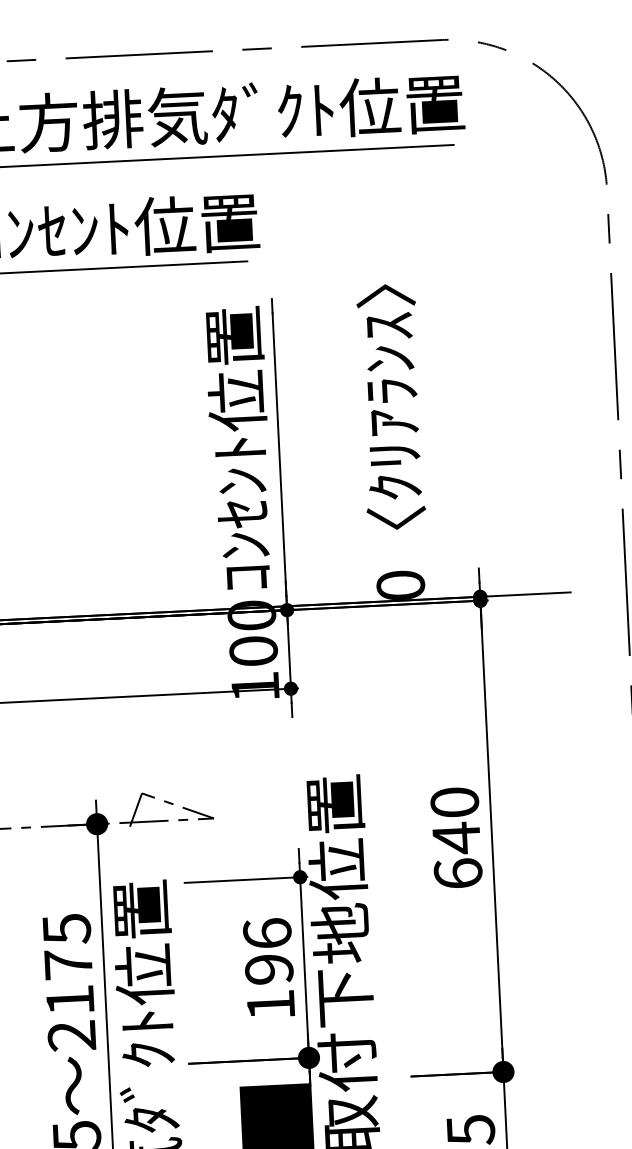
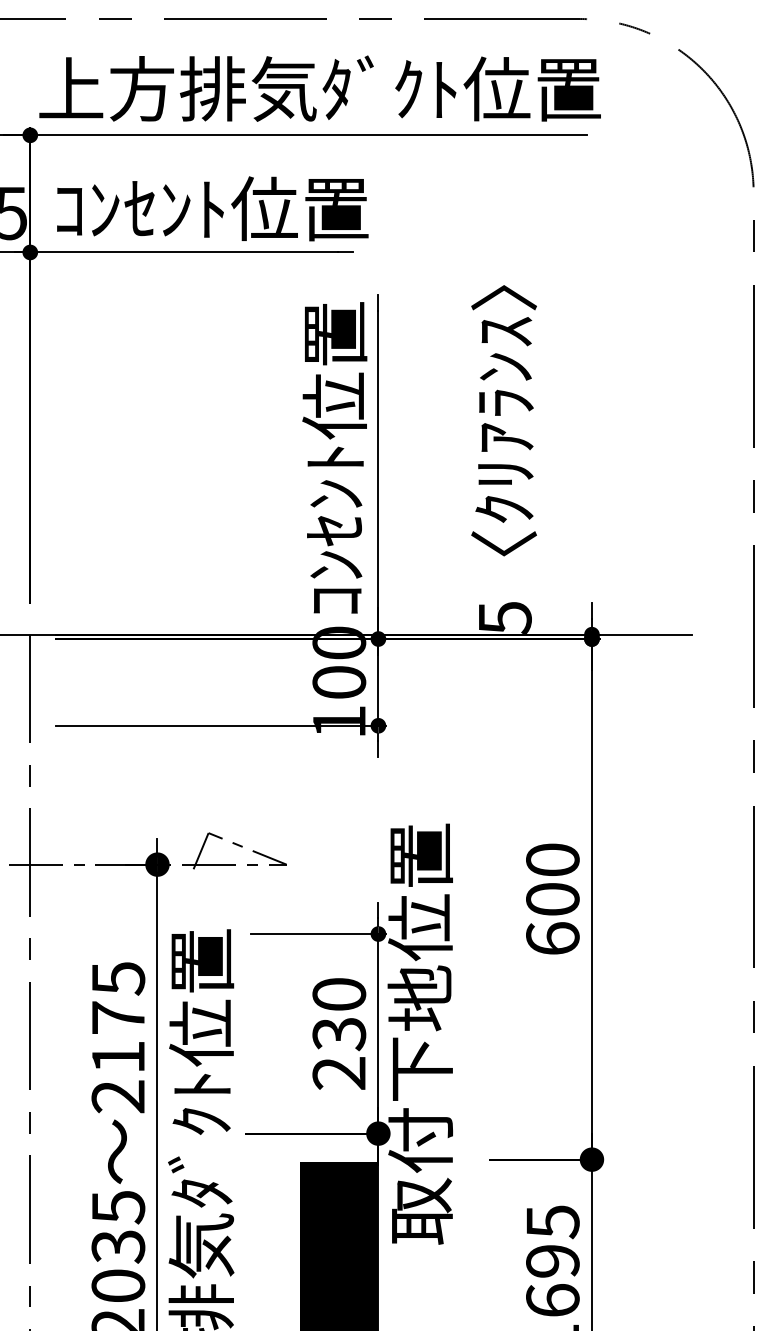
text: (400, 585) -> (504, 617), 0 -> 5
text: (456, 838) -> (552, 899), 640 -> 600
text: (269, 968) -> (339, 1033), 196 -> 230

